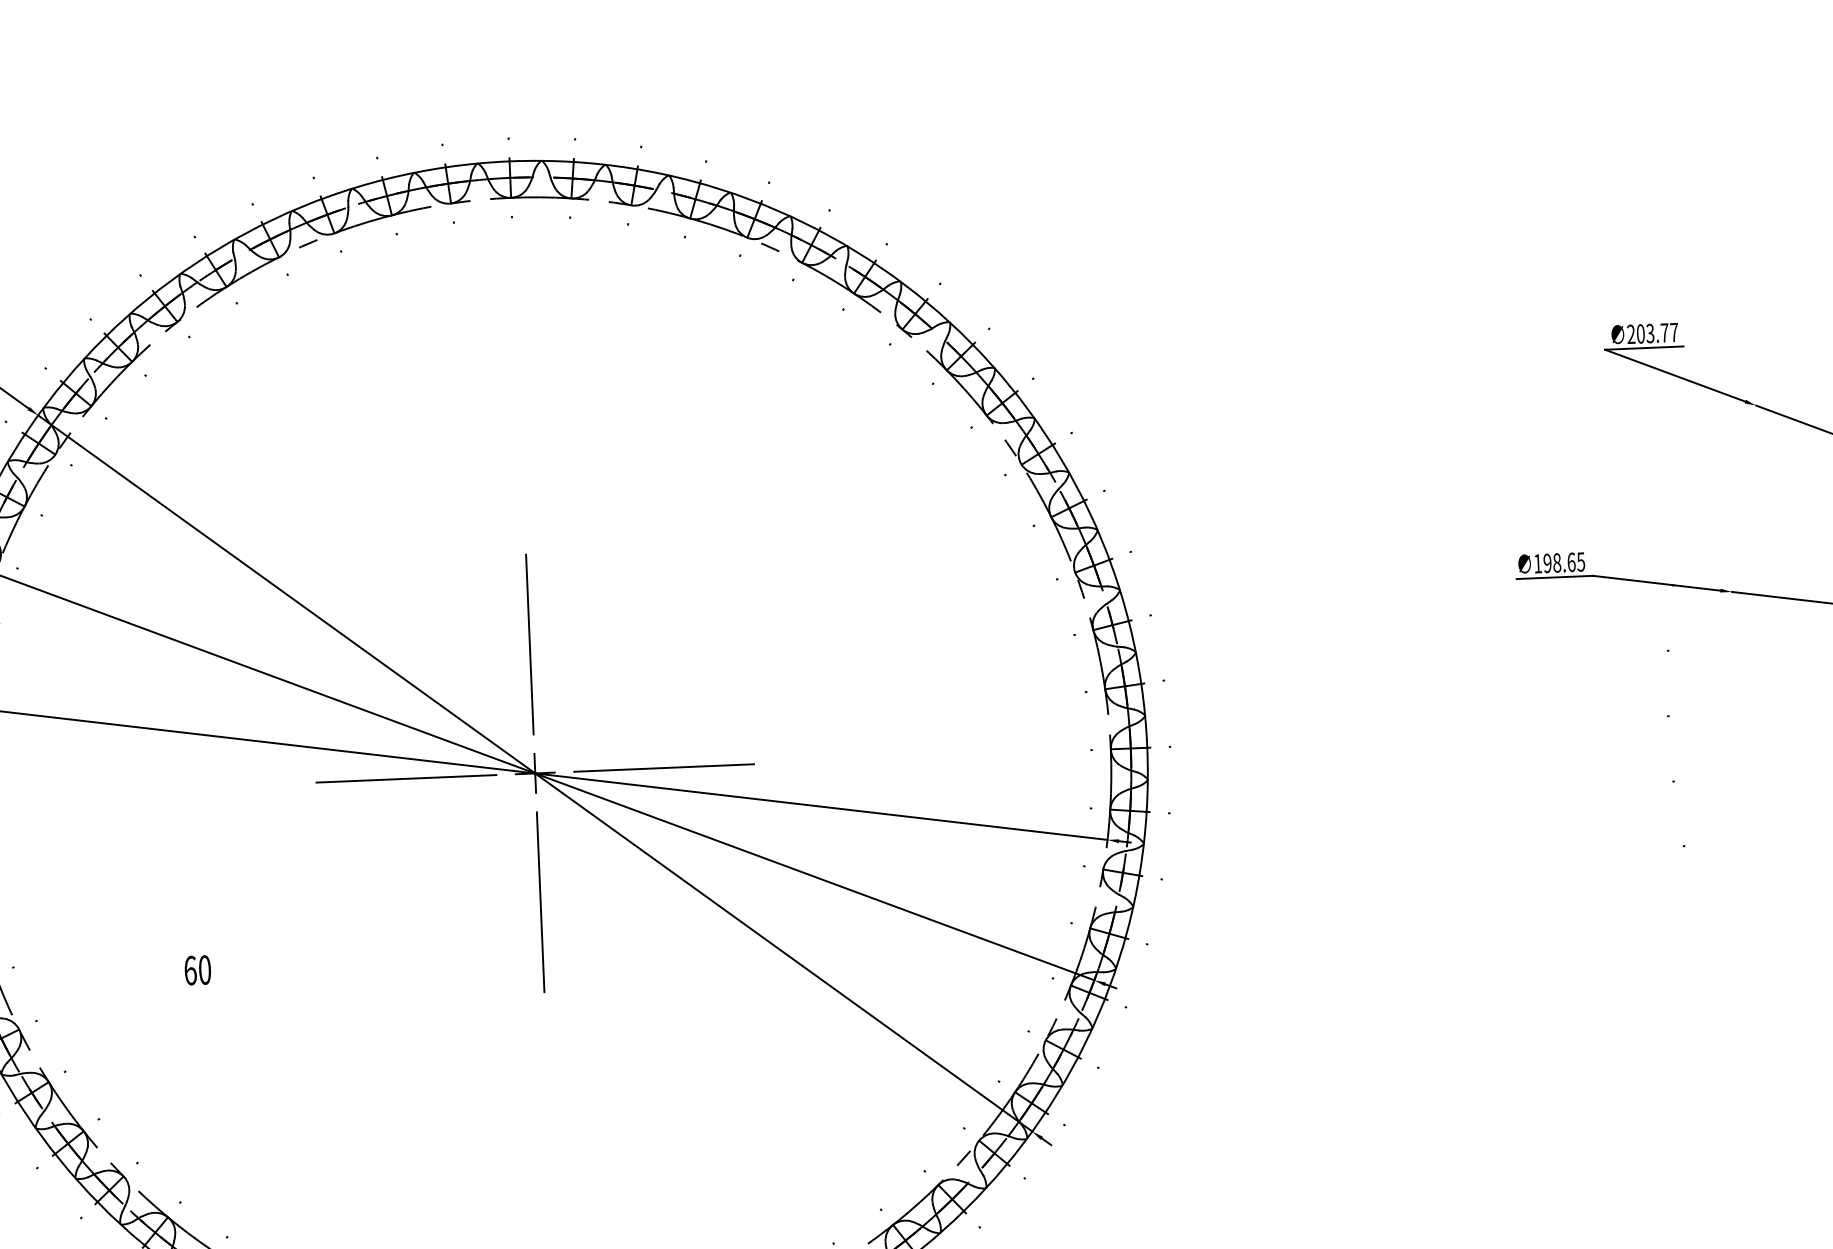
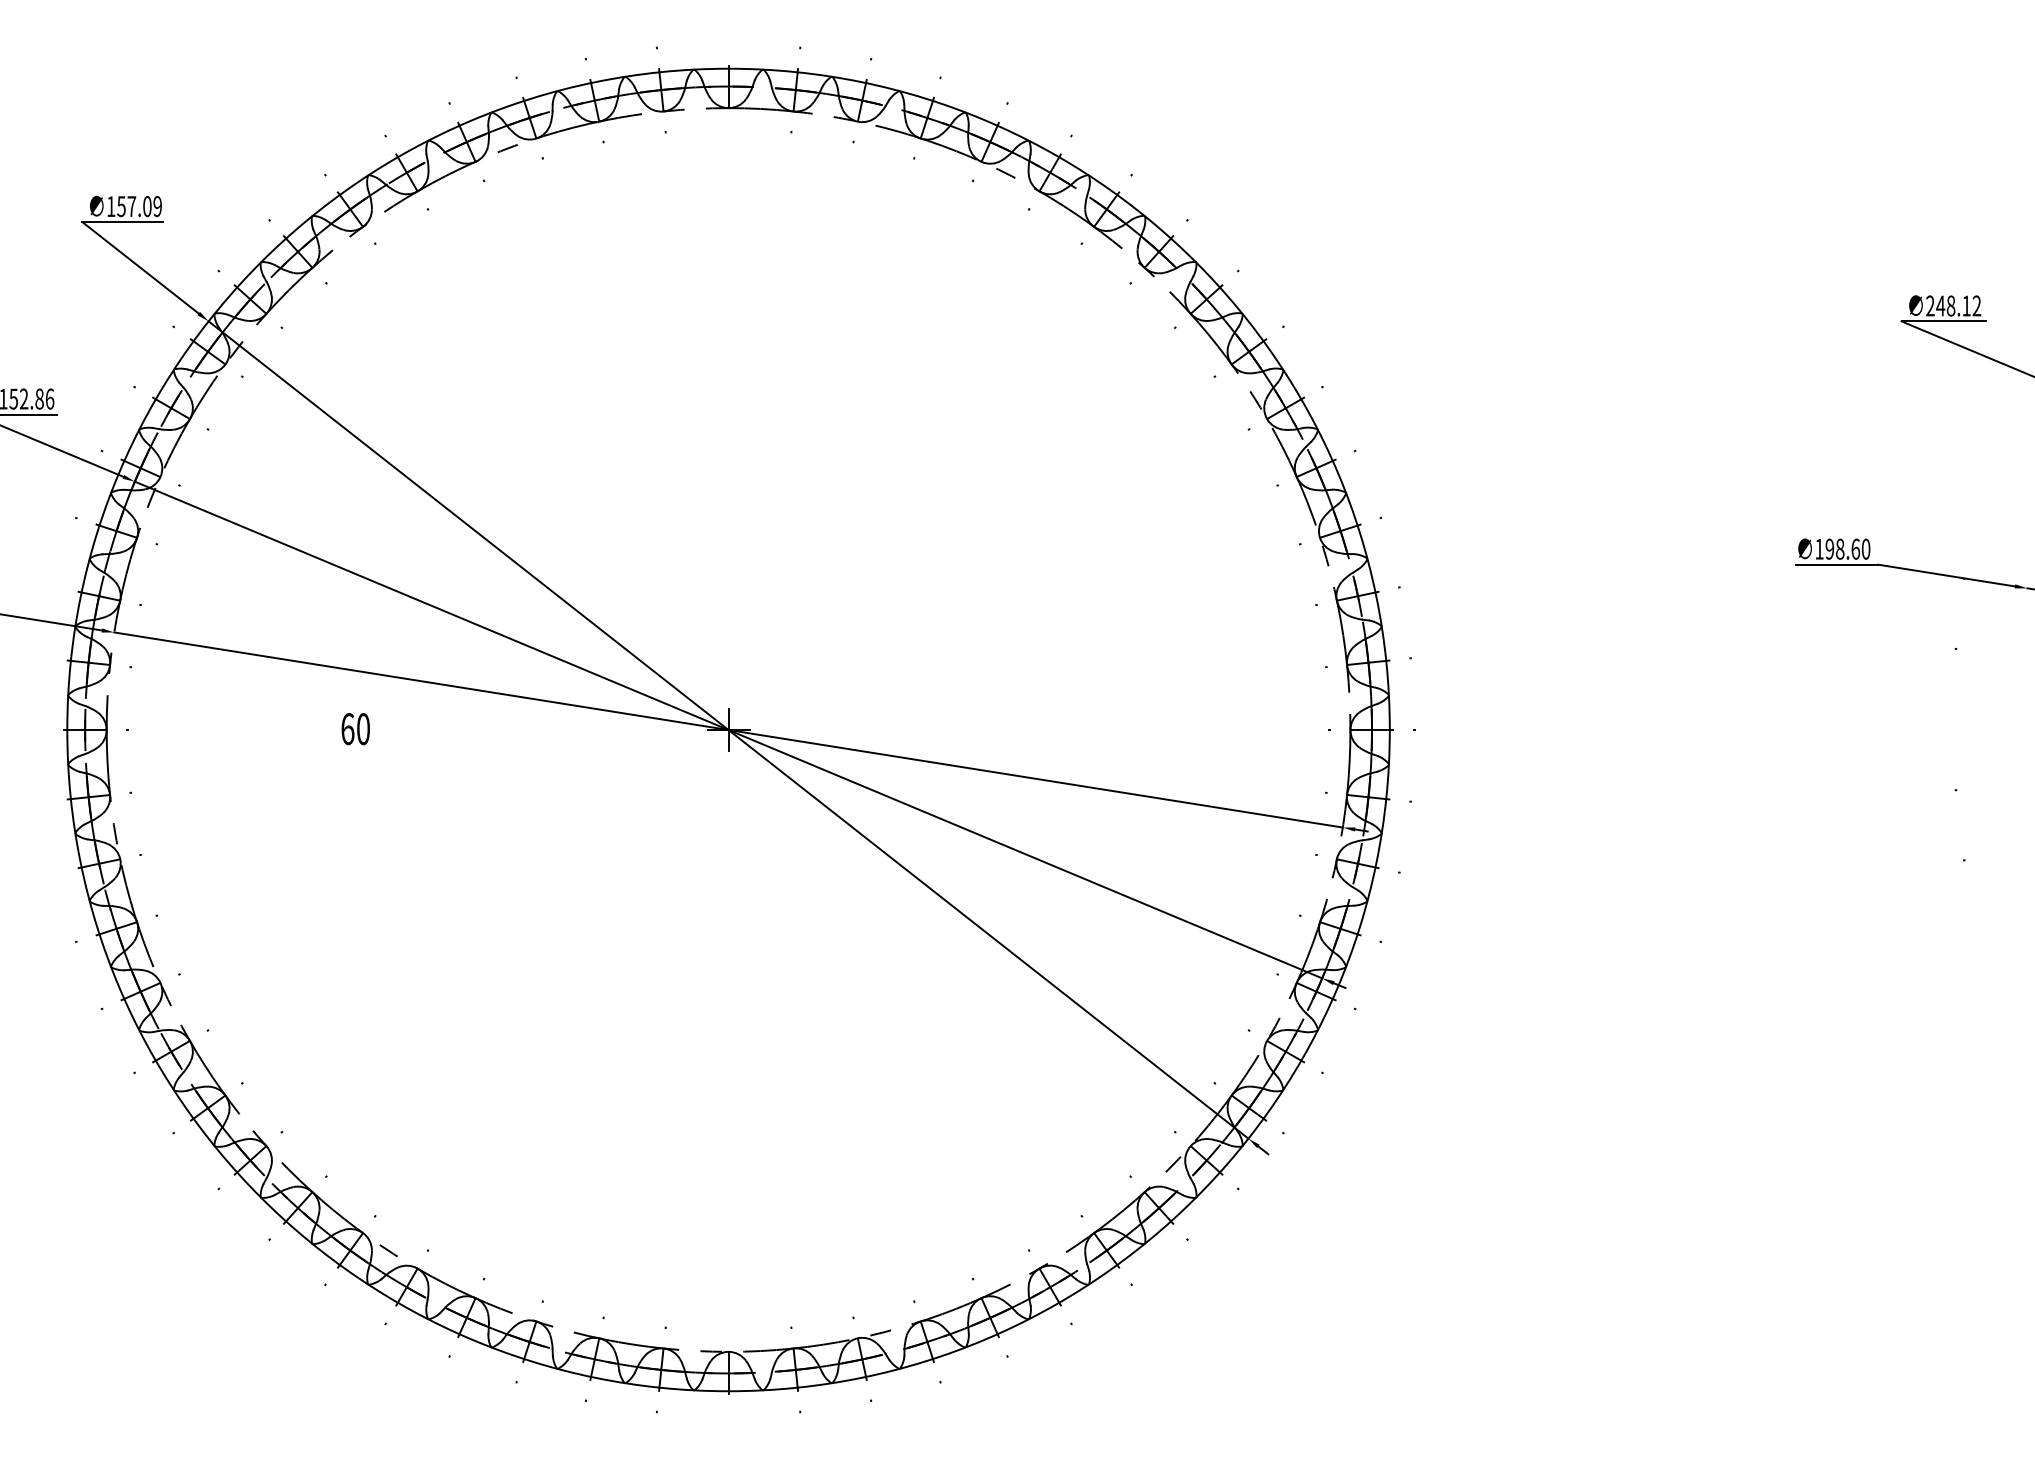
text: (1657, 332) -> (1958, 305), 203.77 -> 248.12
text: (1580, 561) -> (1865, 548), 198.65 -> 198.60
line: (529, 644) -> (728, 590), removed
line: (663, 768) -> (867, 730), removed
line: (406, 779) -> (589, 730), removed
line: (540, 902) -> (728, 869), removed
text: (197, 970) -> (355, 729), moved

